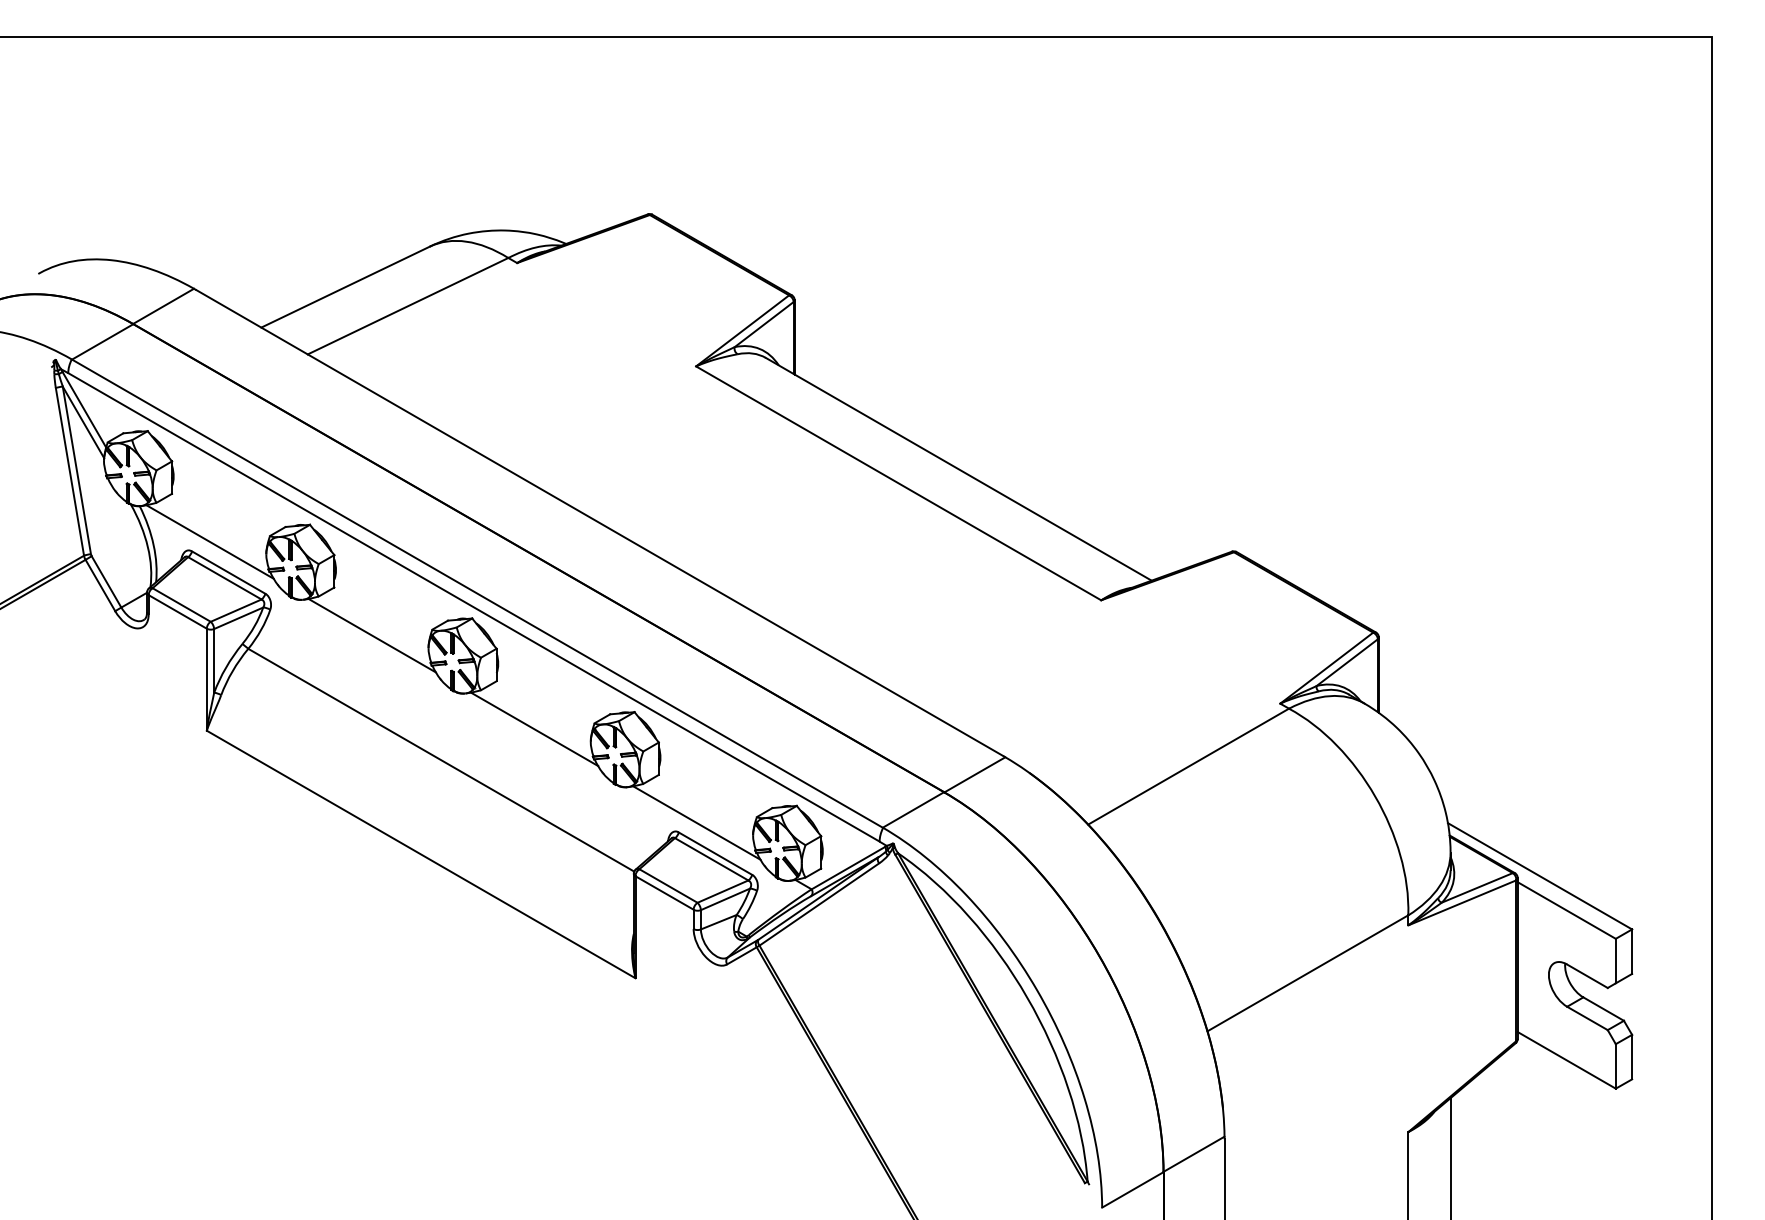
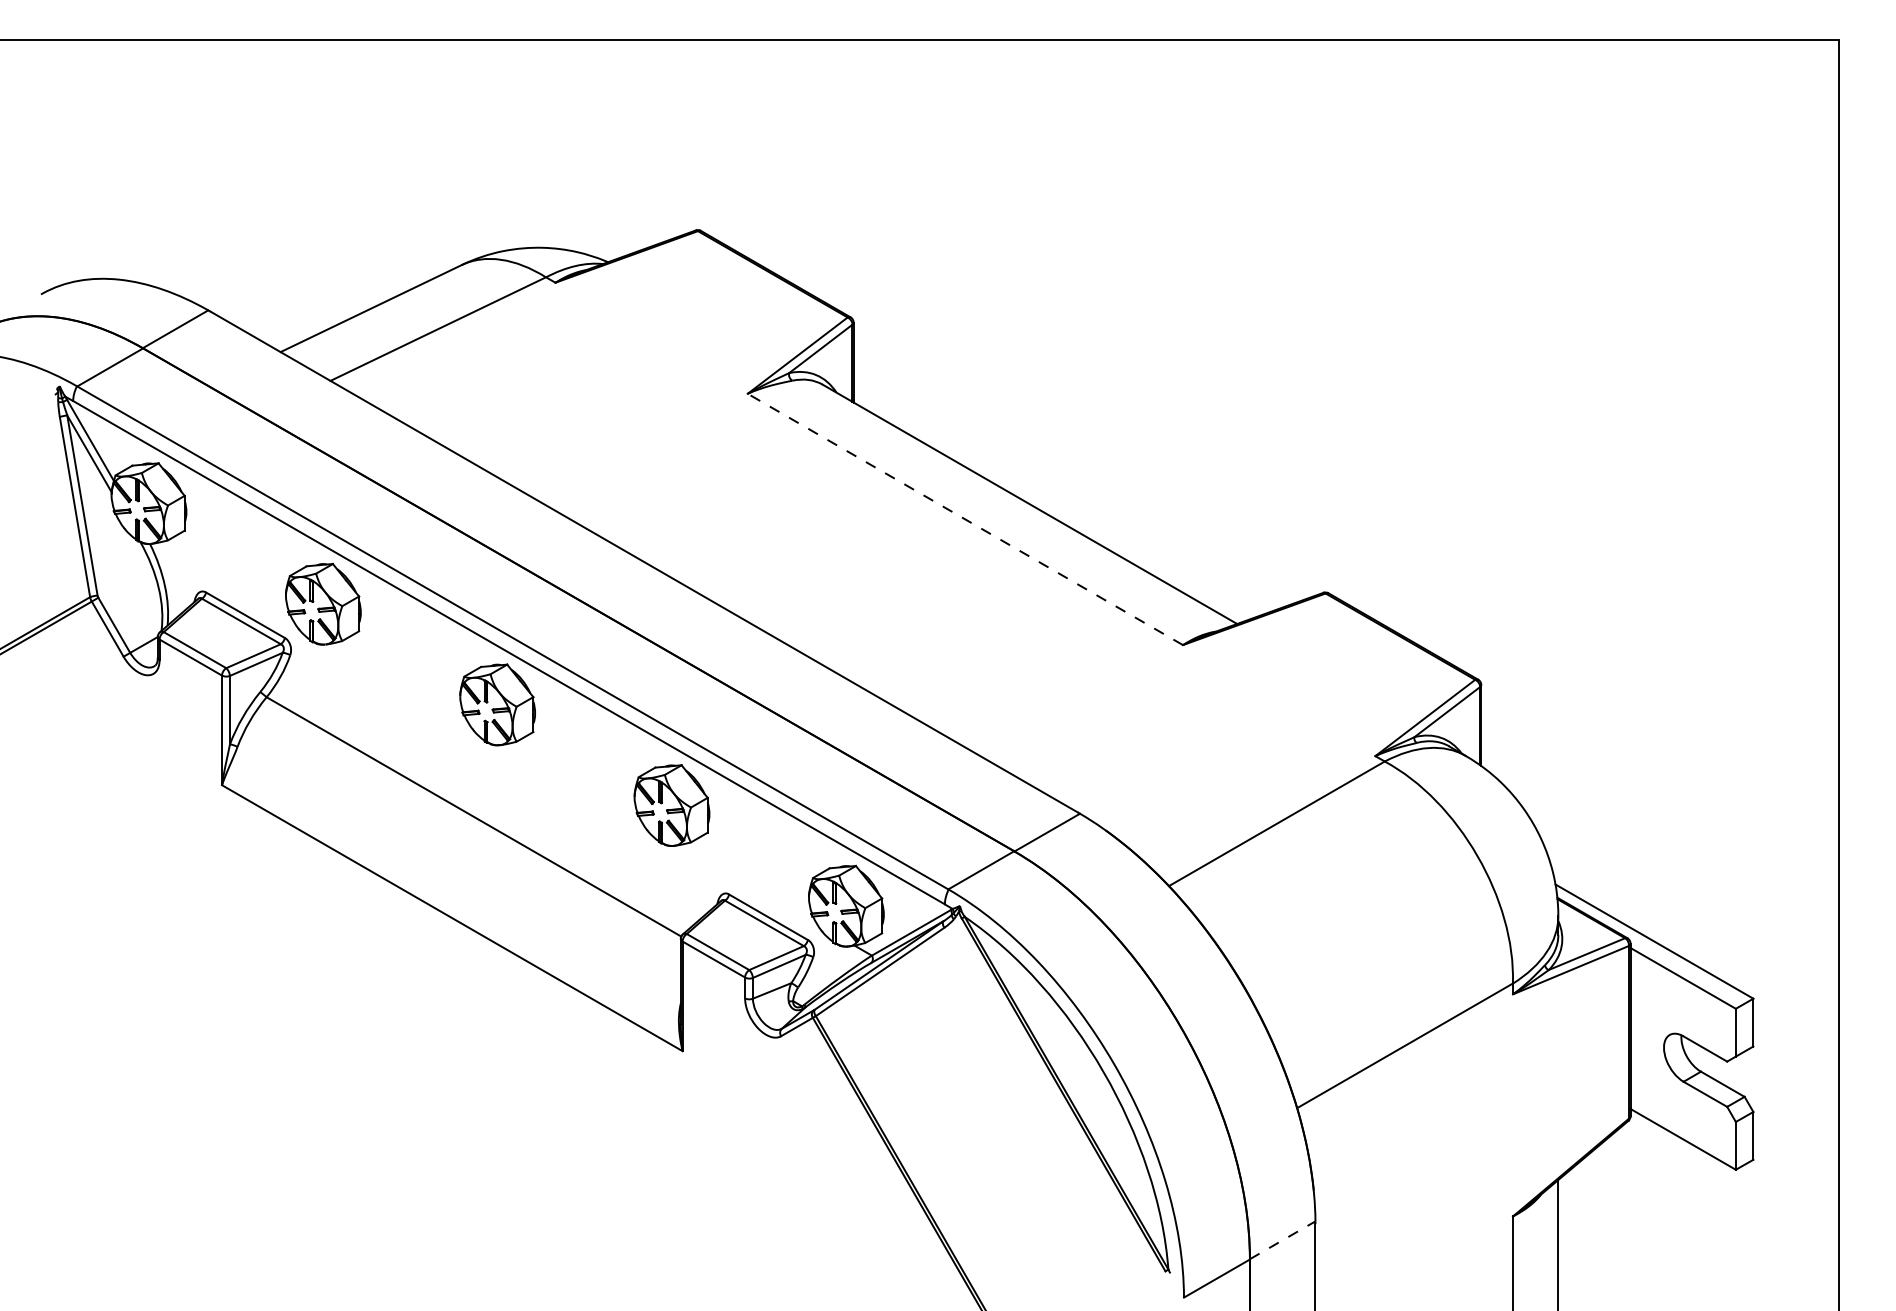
line: (898, 483) -> (965, 519), solid -> dashed
line: (209, 541) -> (224, 581), removed
line: (371, 635) -> (398, 682), removed
line: (534, 729) -> (574, 783), removed
line: (696, 822) -> (748, 883), removed
line: (1194, 1154) -> (1283, 1240), solid -> dashed

